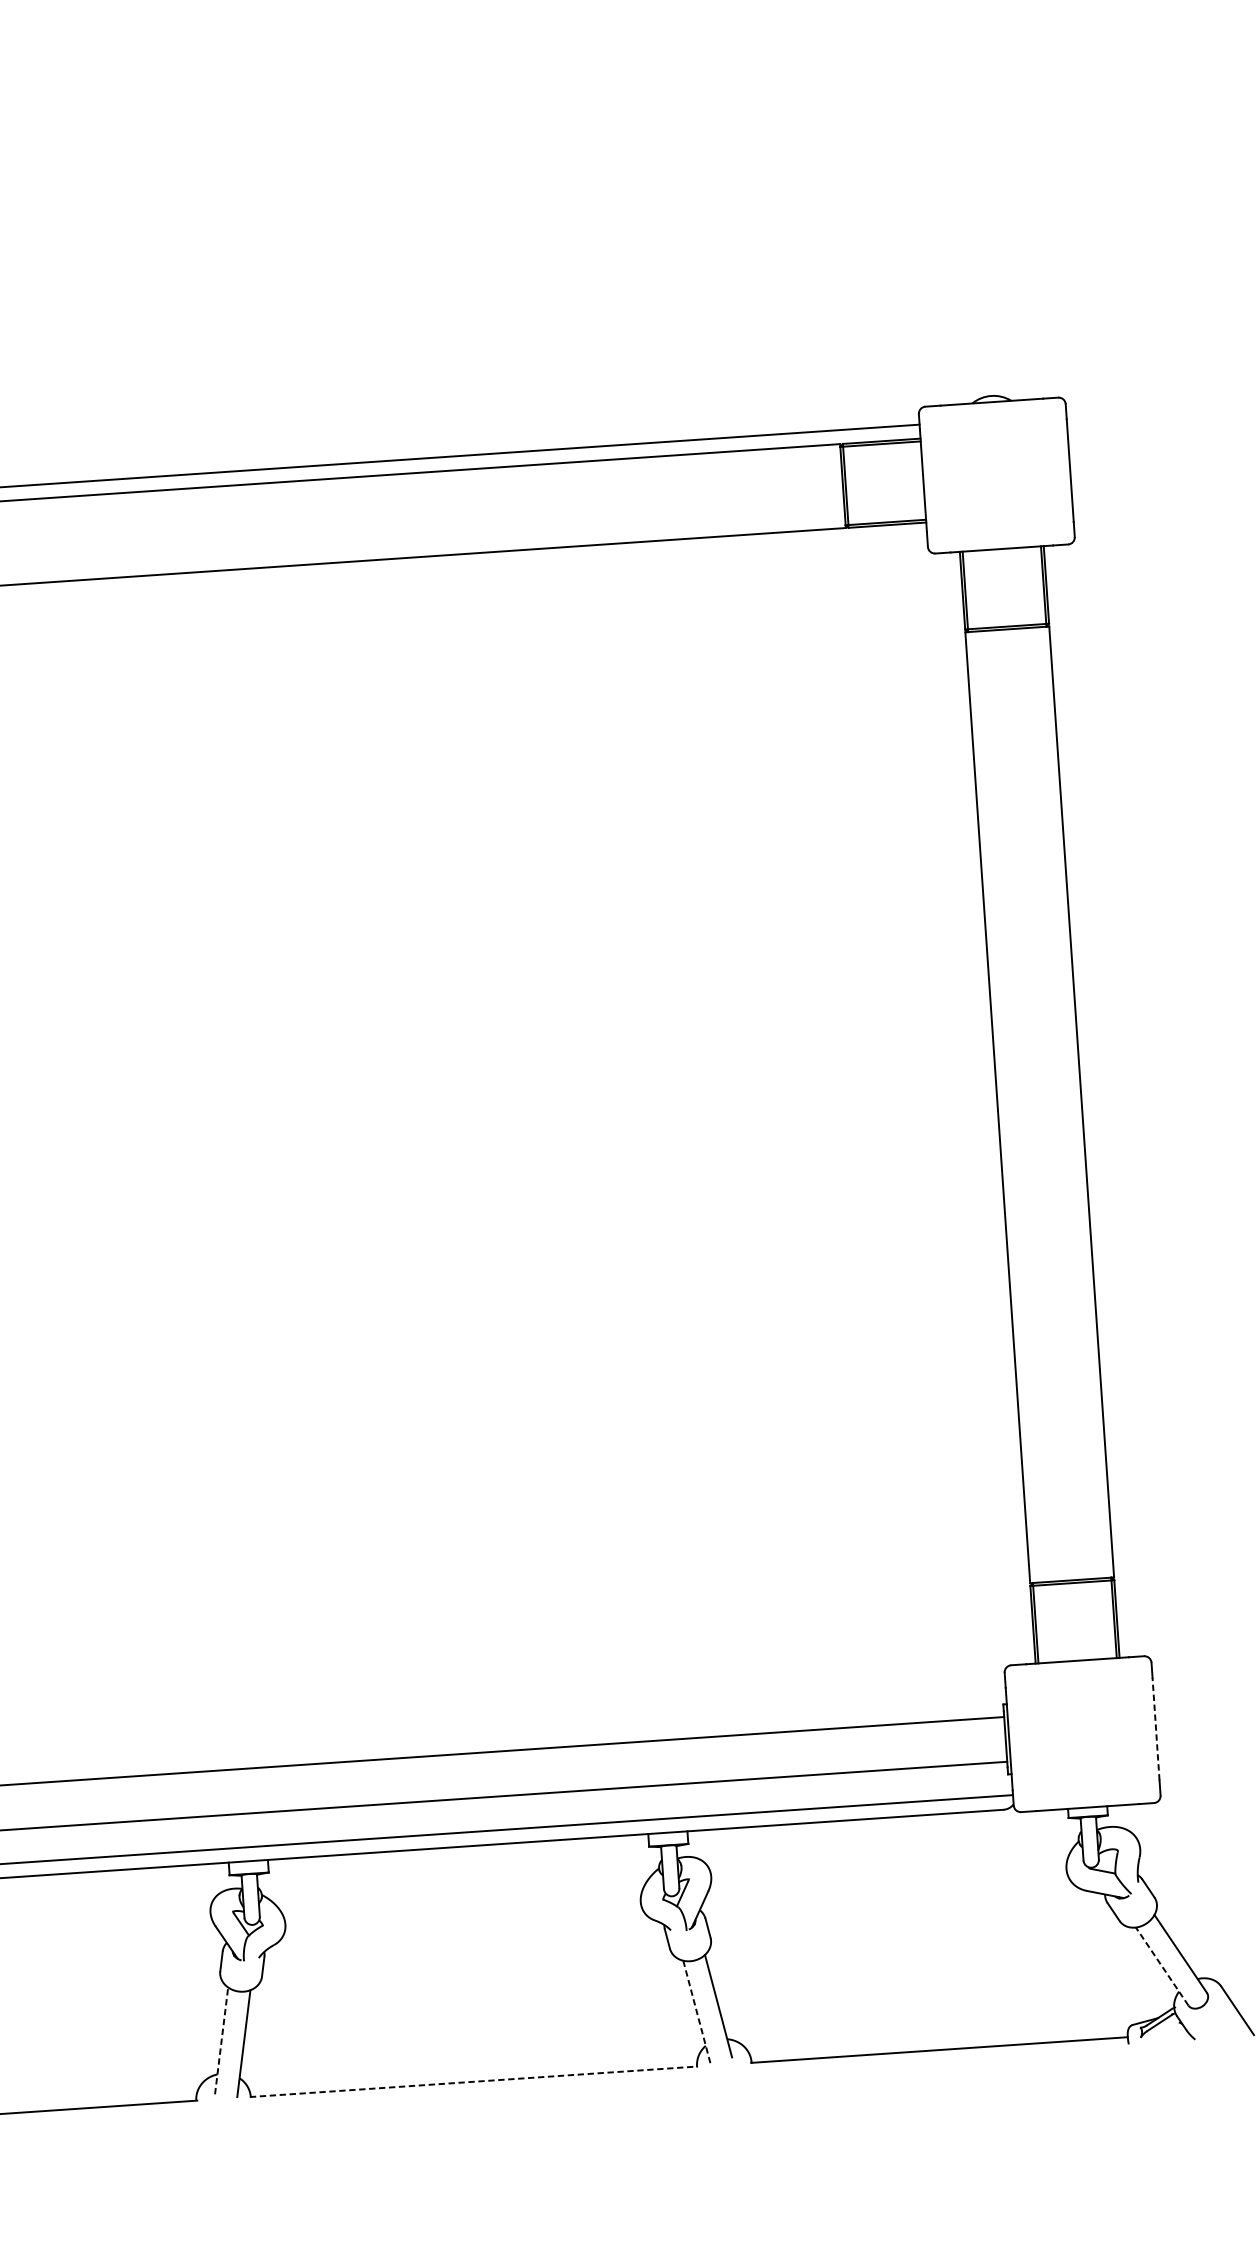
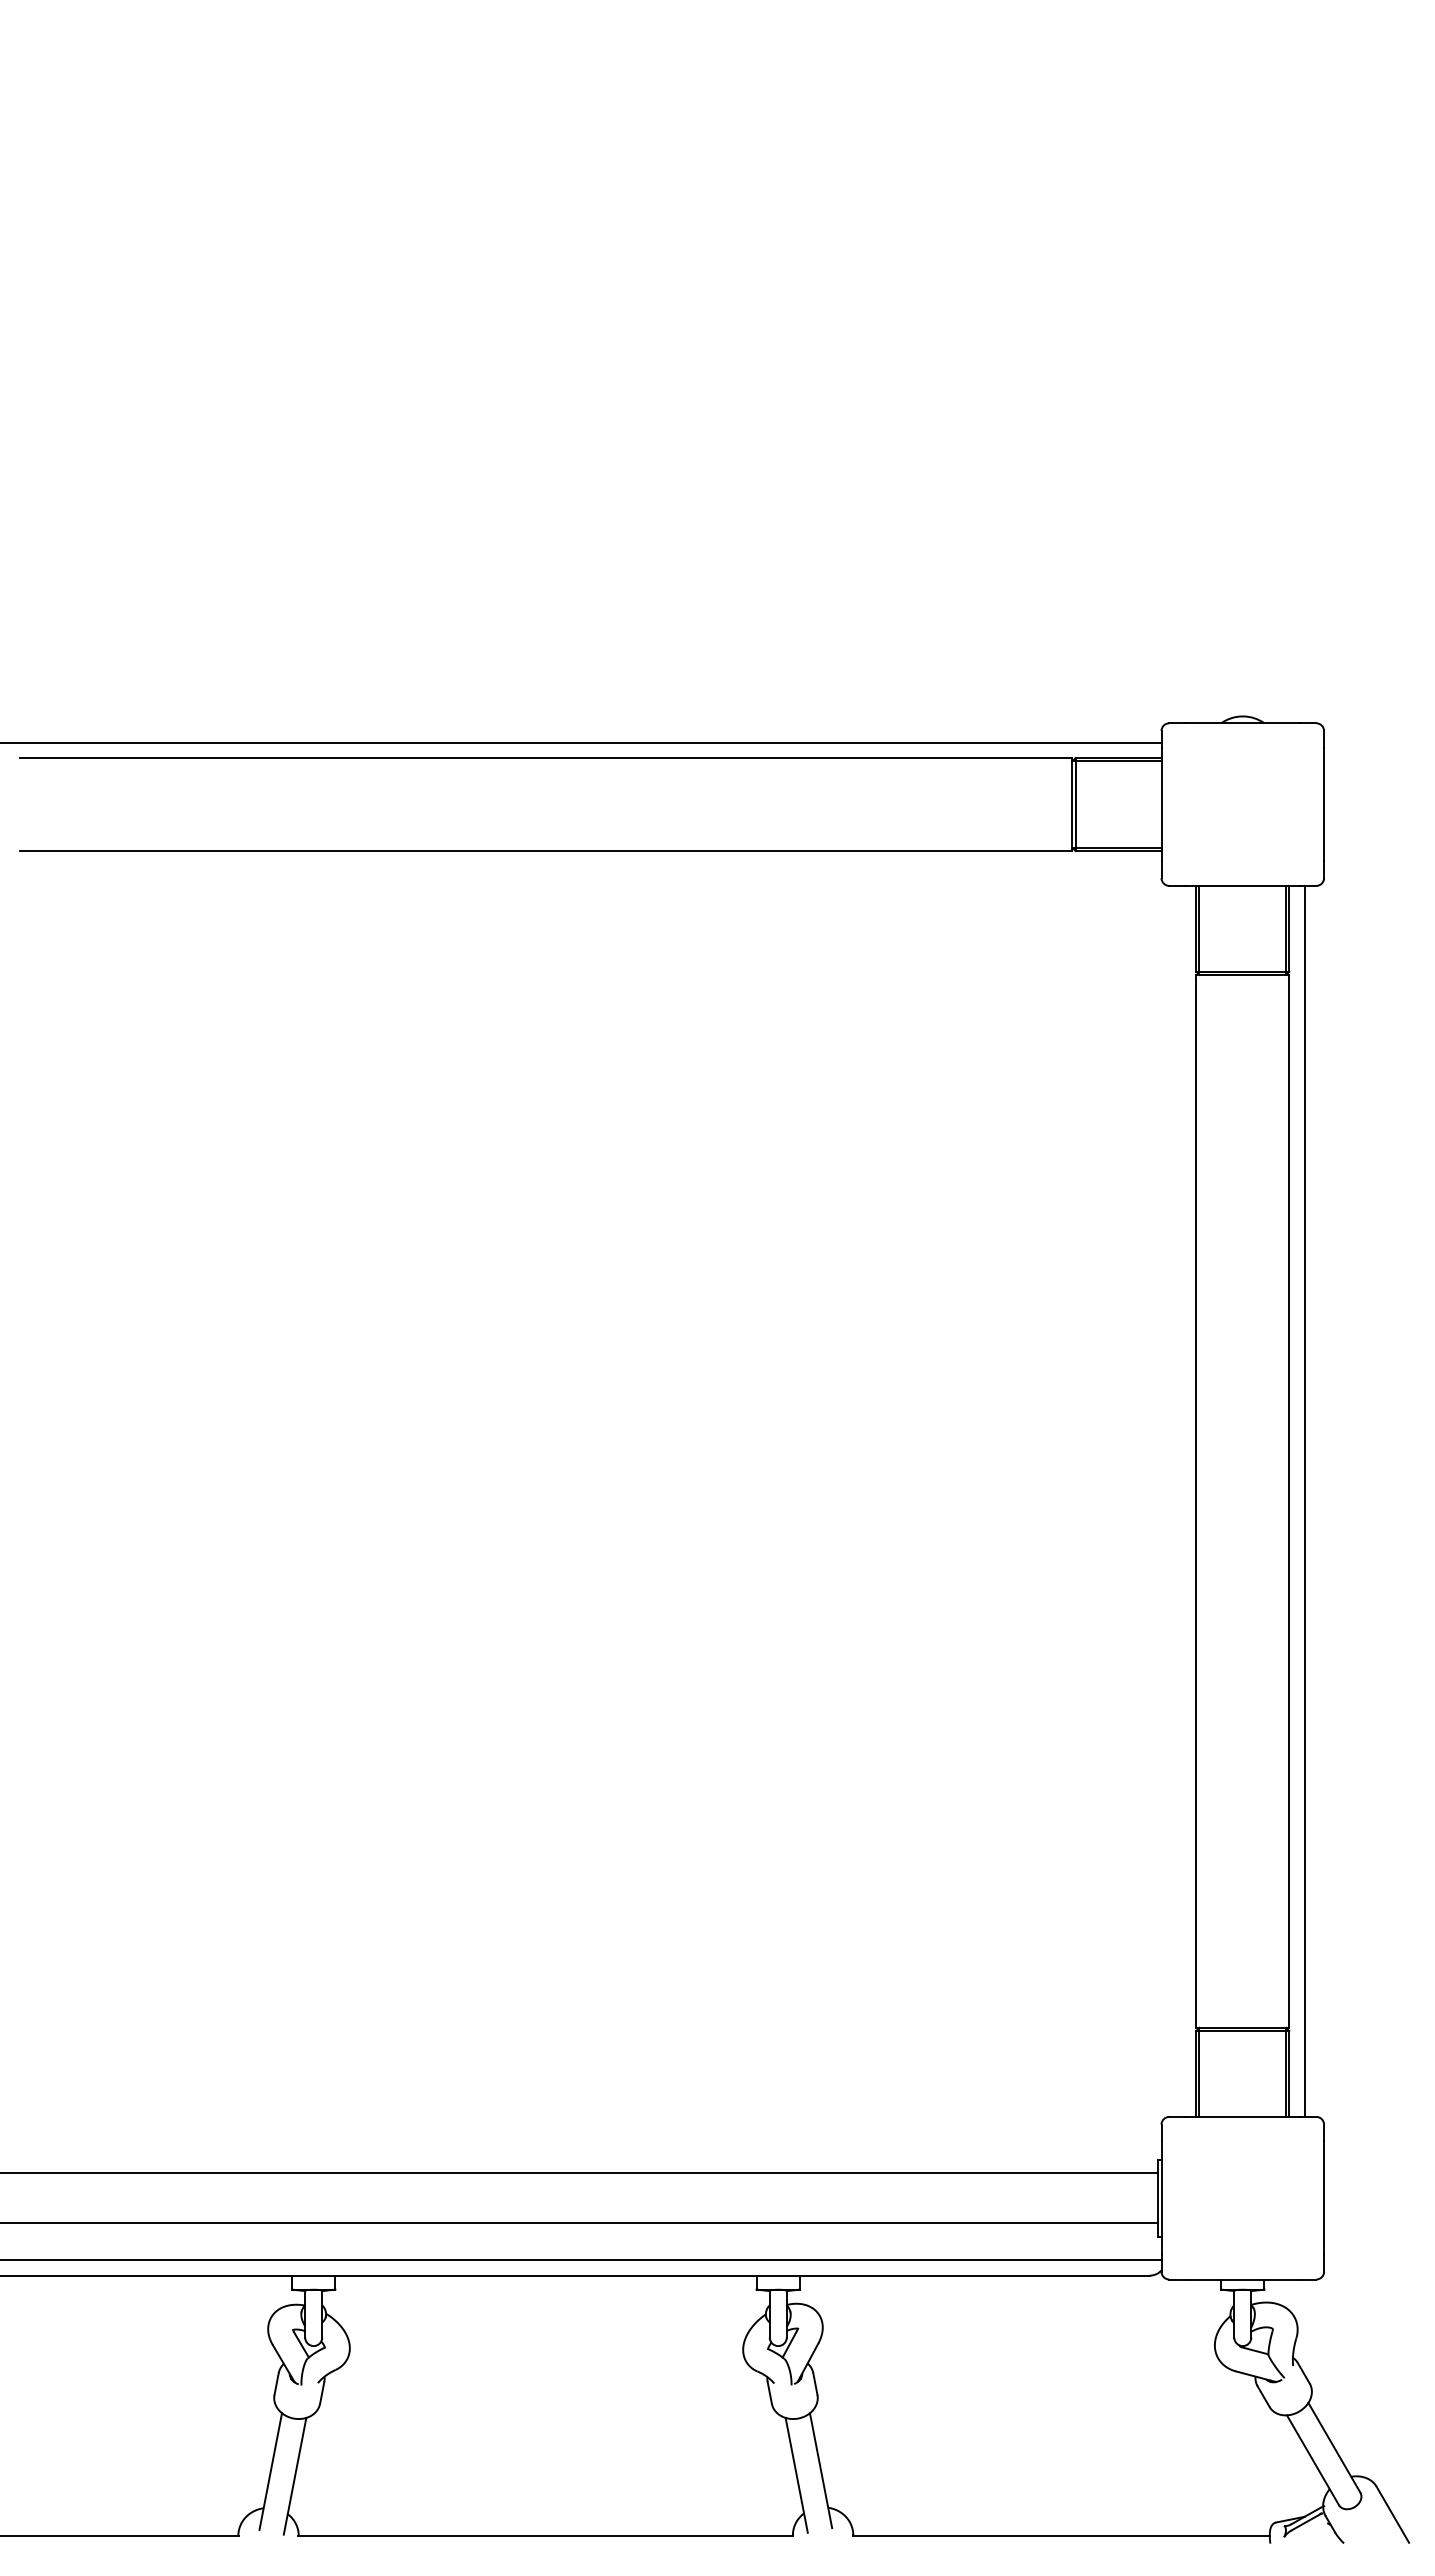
line: (1095, 1100) -> (1304, 1500), added
line: (1156, 1729) -> (1324, 2198), dashed -> solid
line: (1161, 1966) -> (1312, 2460), dashed -> solid
line: (696, 2012) -> (796, 2475), dashed -> solid
line: (221, 2040) -> (270, 2471), dashed -> solid
line: (473, 2081) -> (545, 2535), dashed -> solid

